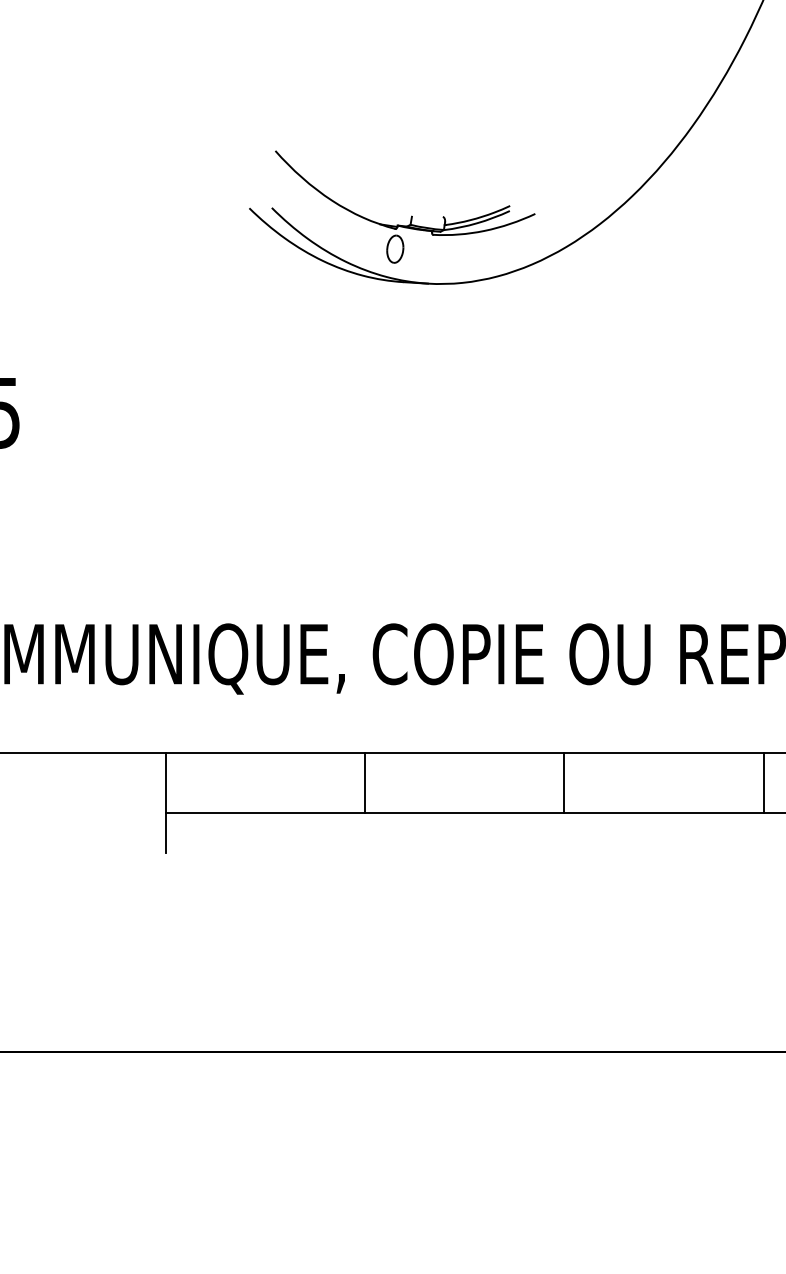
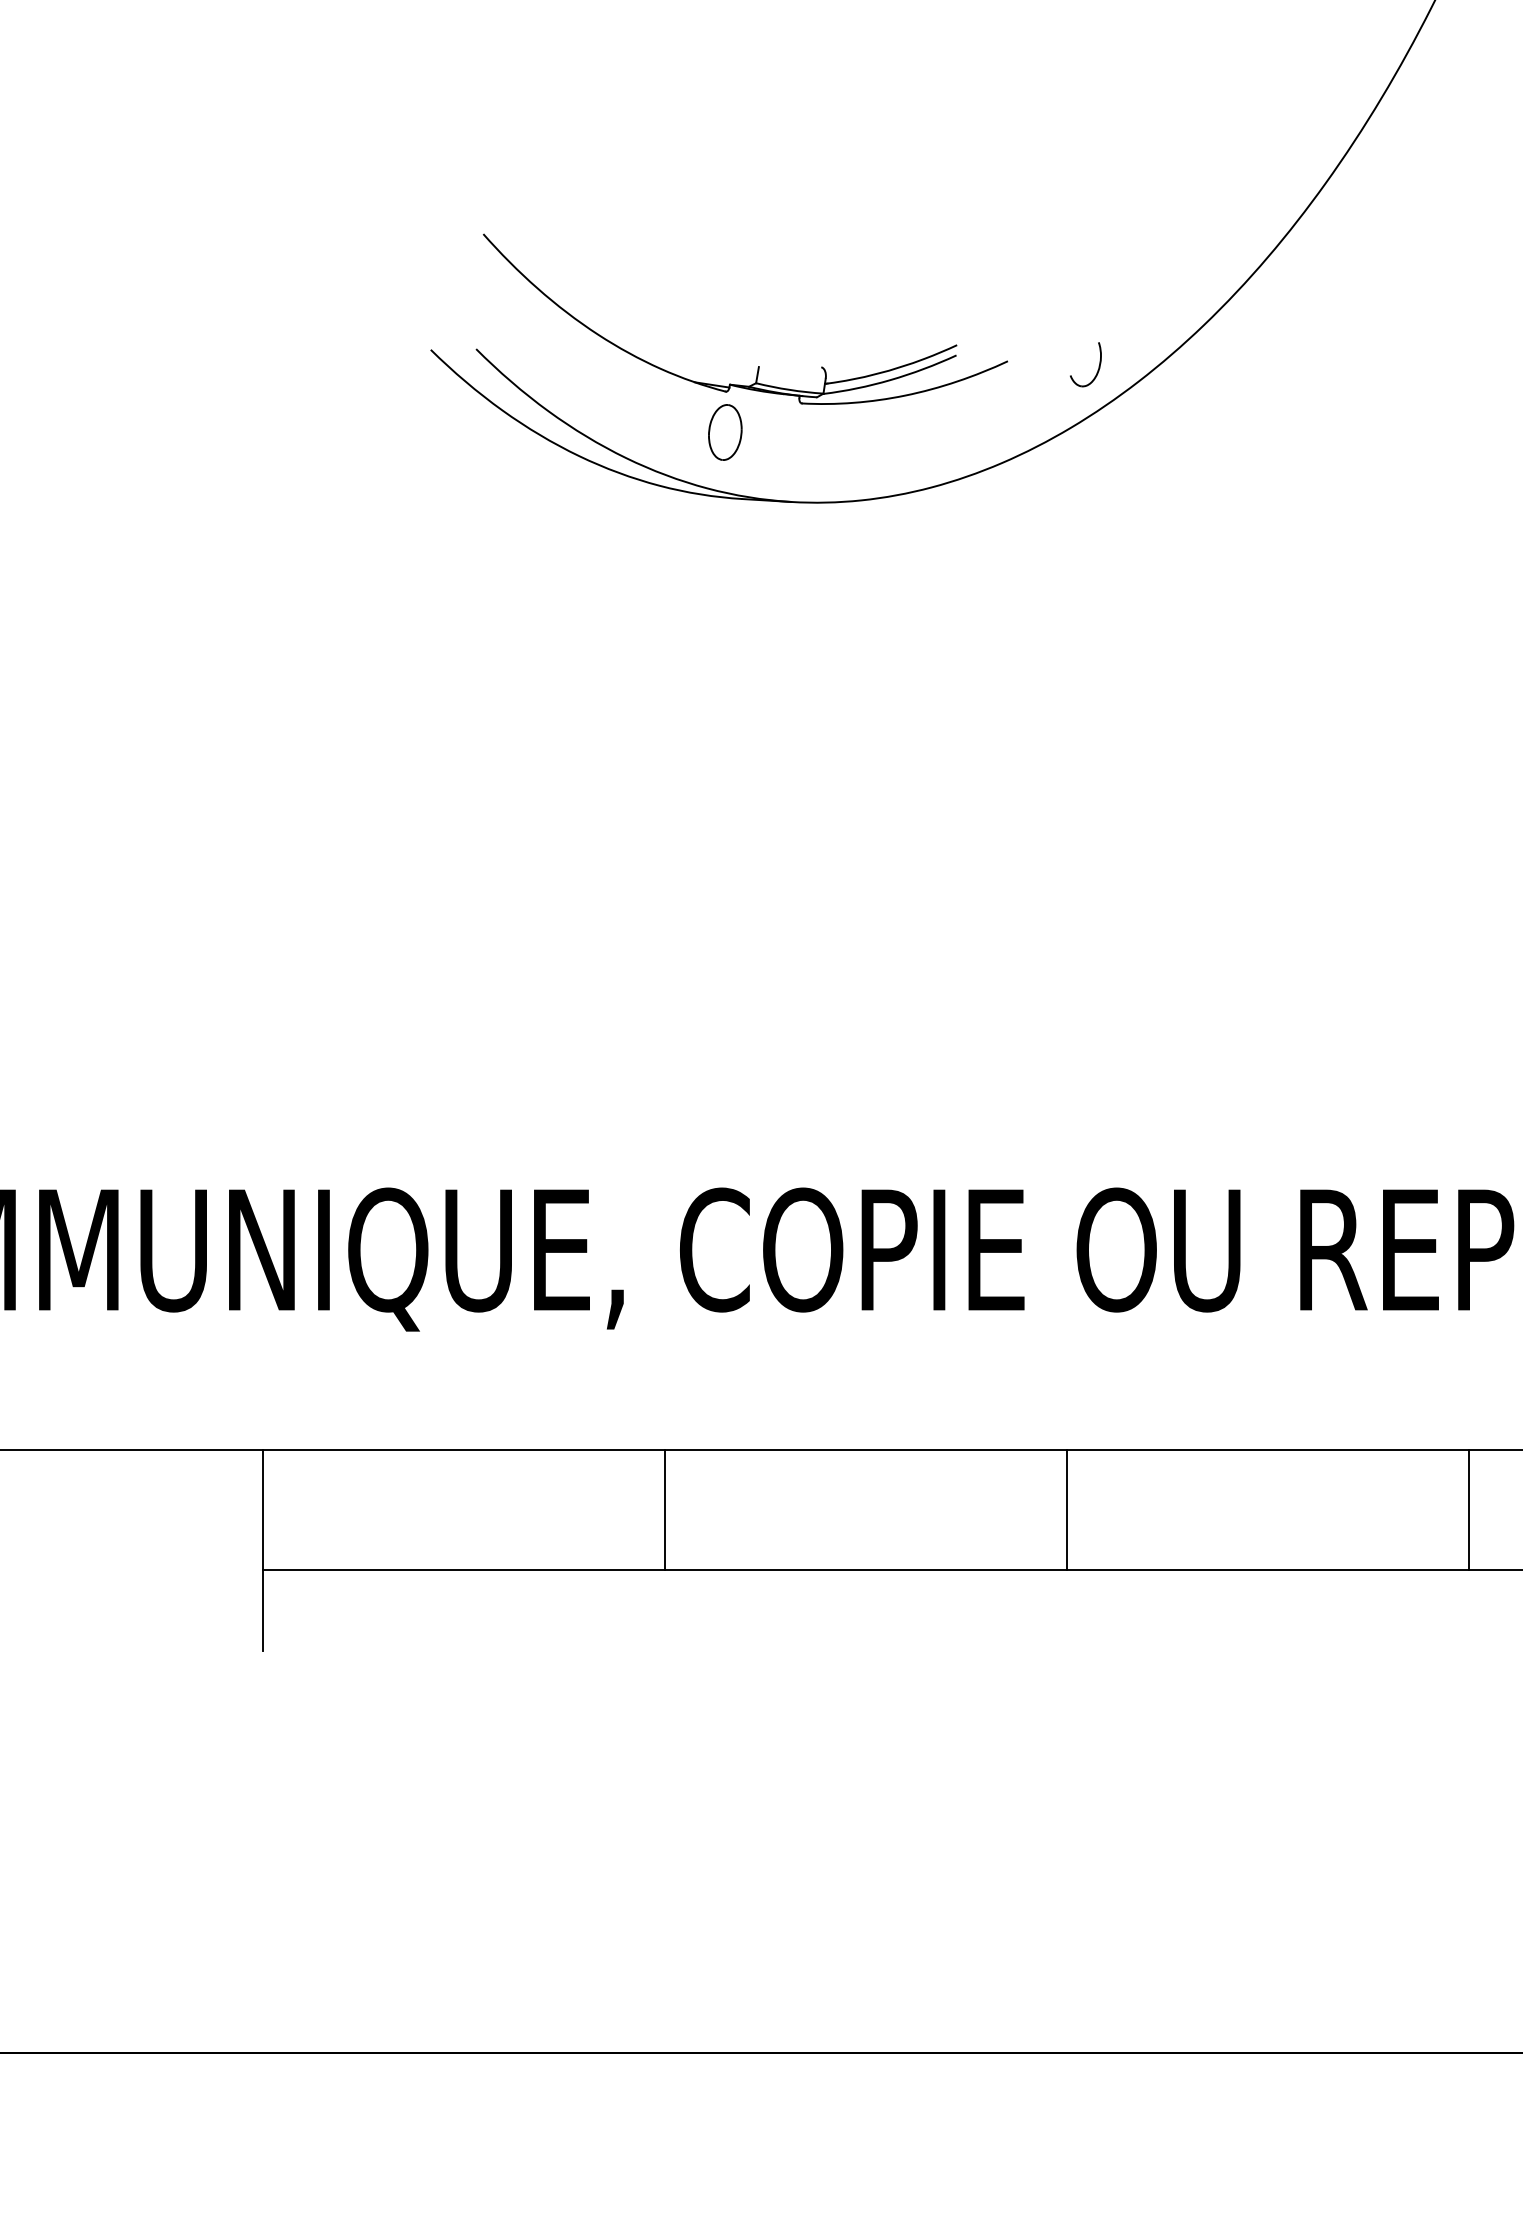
part: (579, 216) -> (1097, 366), added

